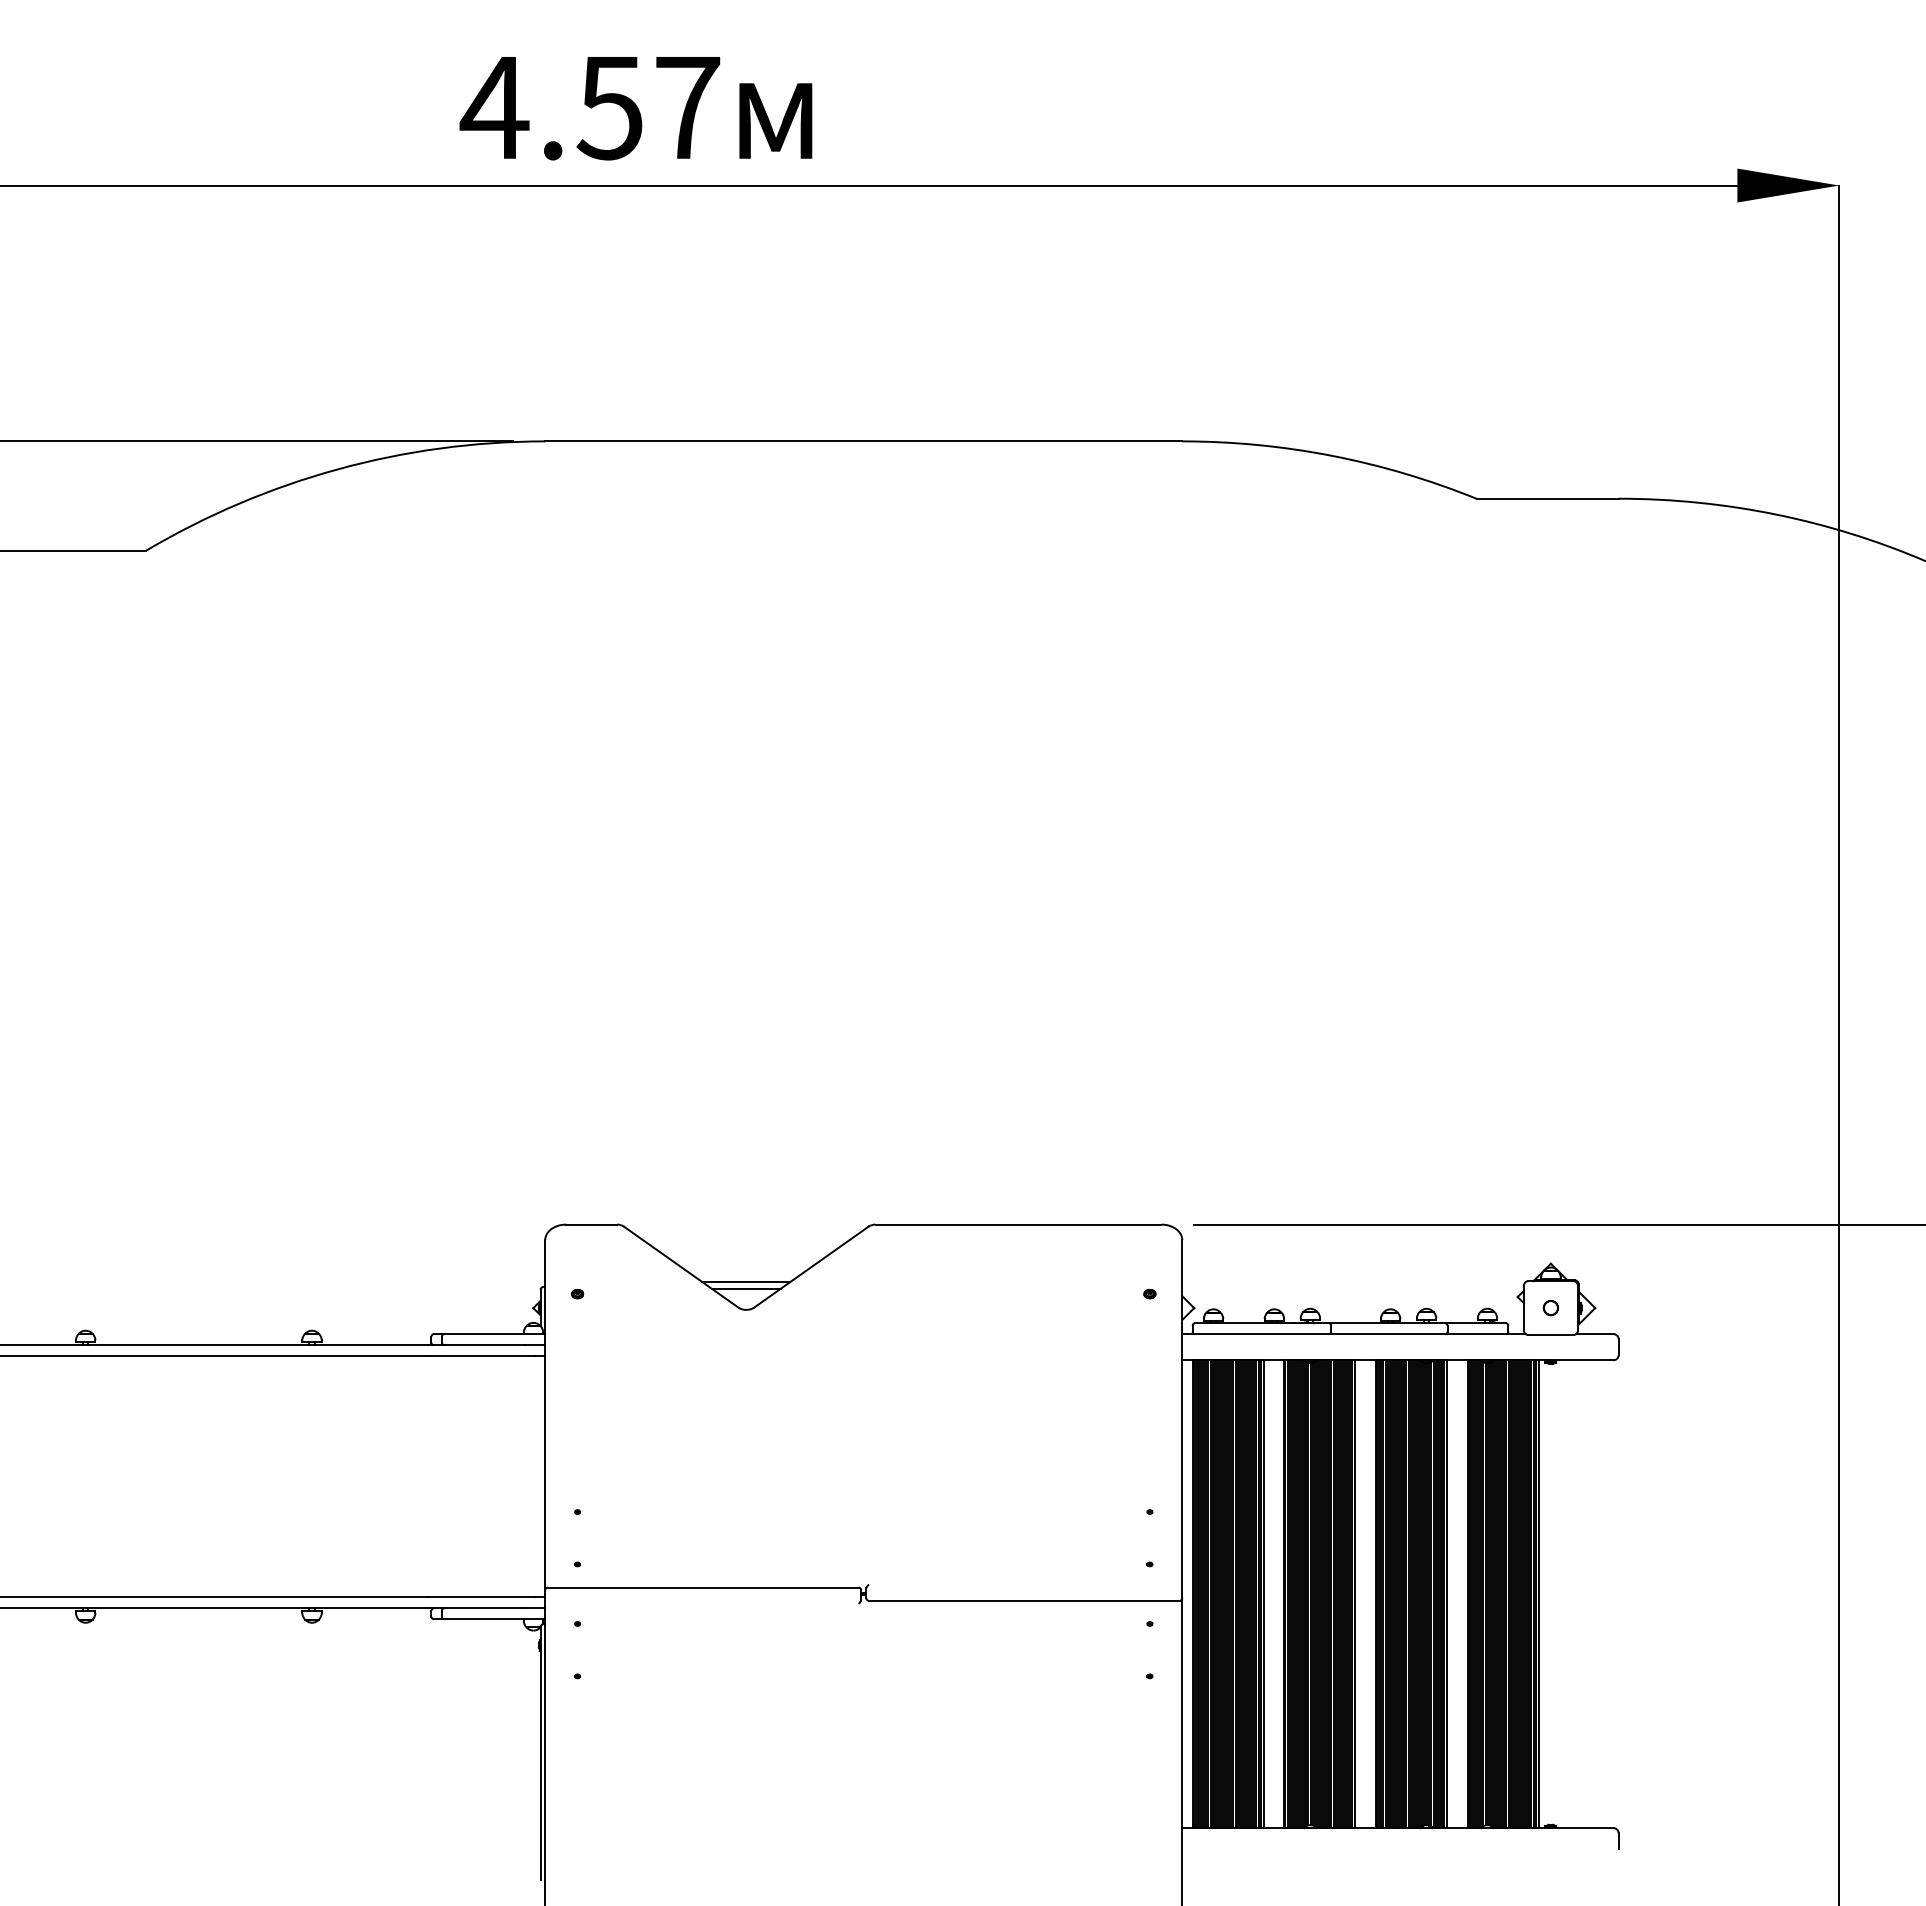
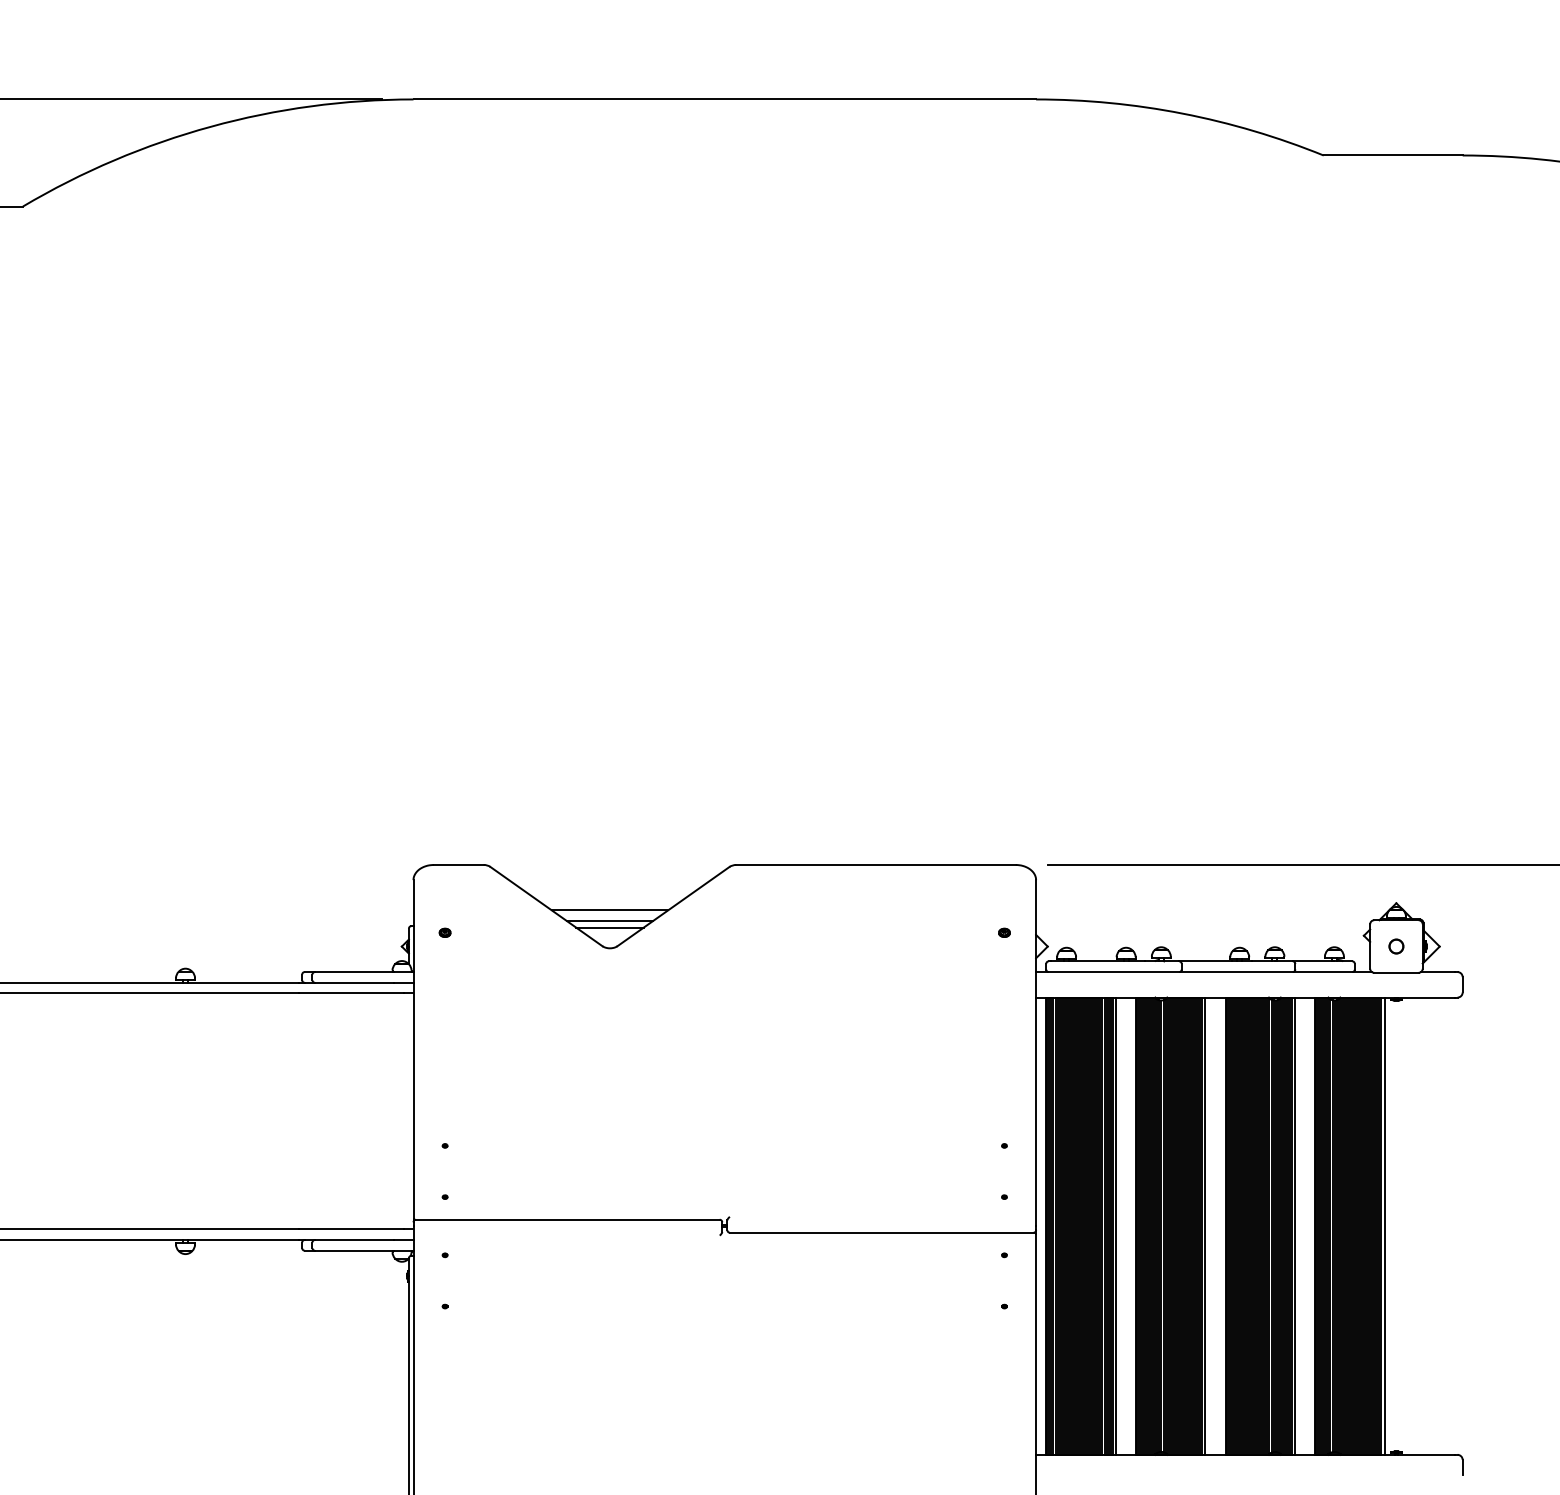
line: (745, 1270) -> (609, 909), added

